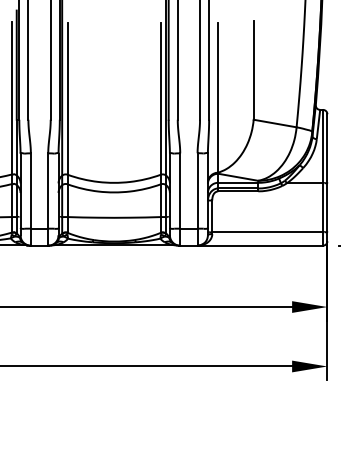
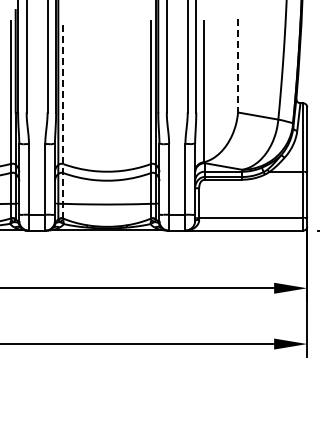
line: (254, 70) -> (238, 66), solid -> dashed
line: (67, 127) -> (63, 119), solid -> dashed

